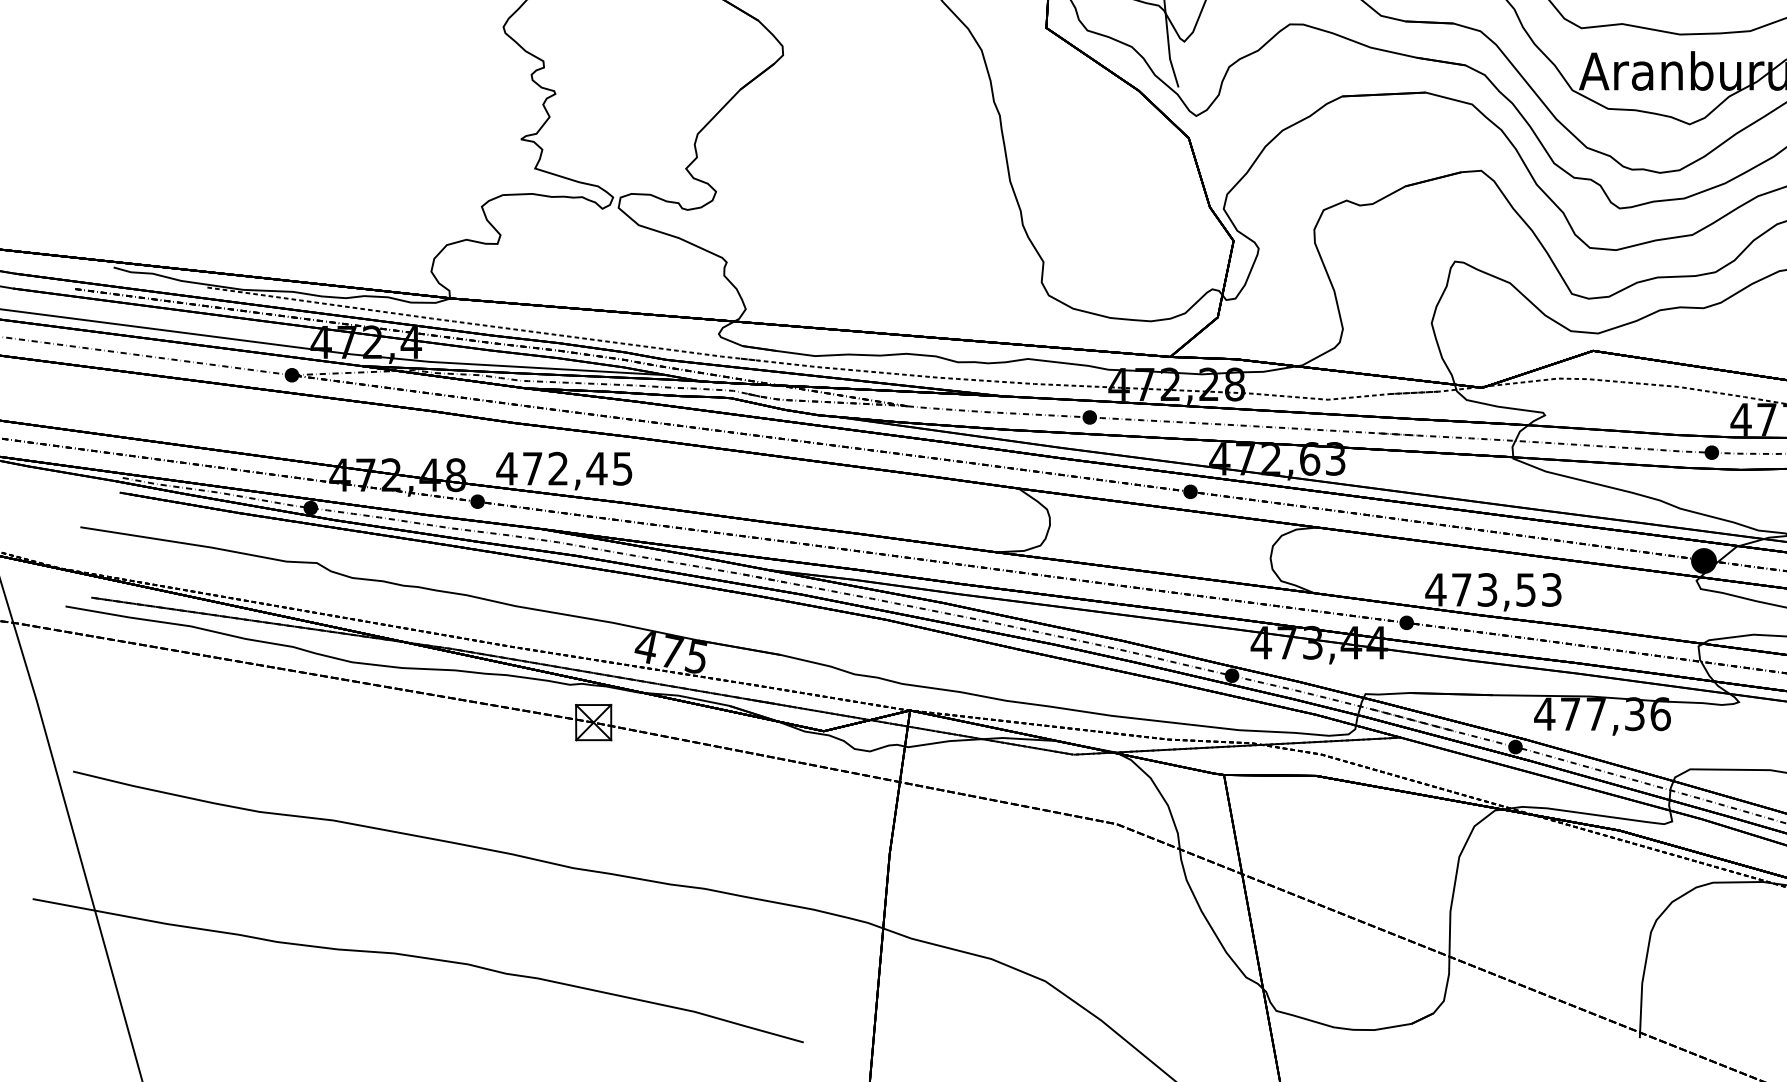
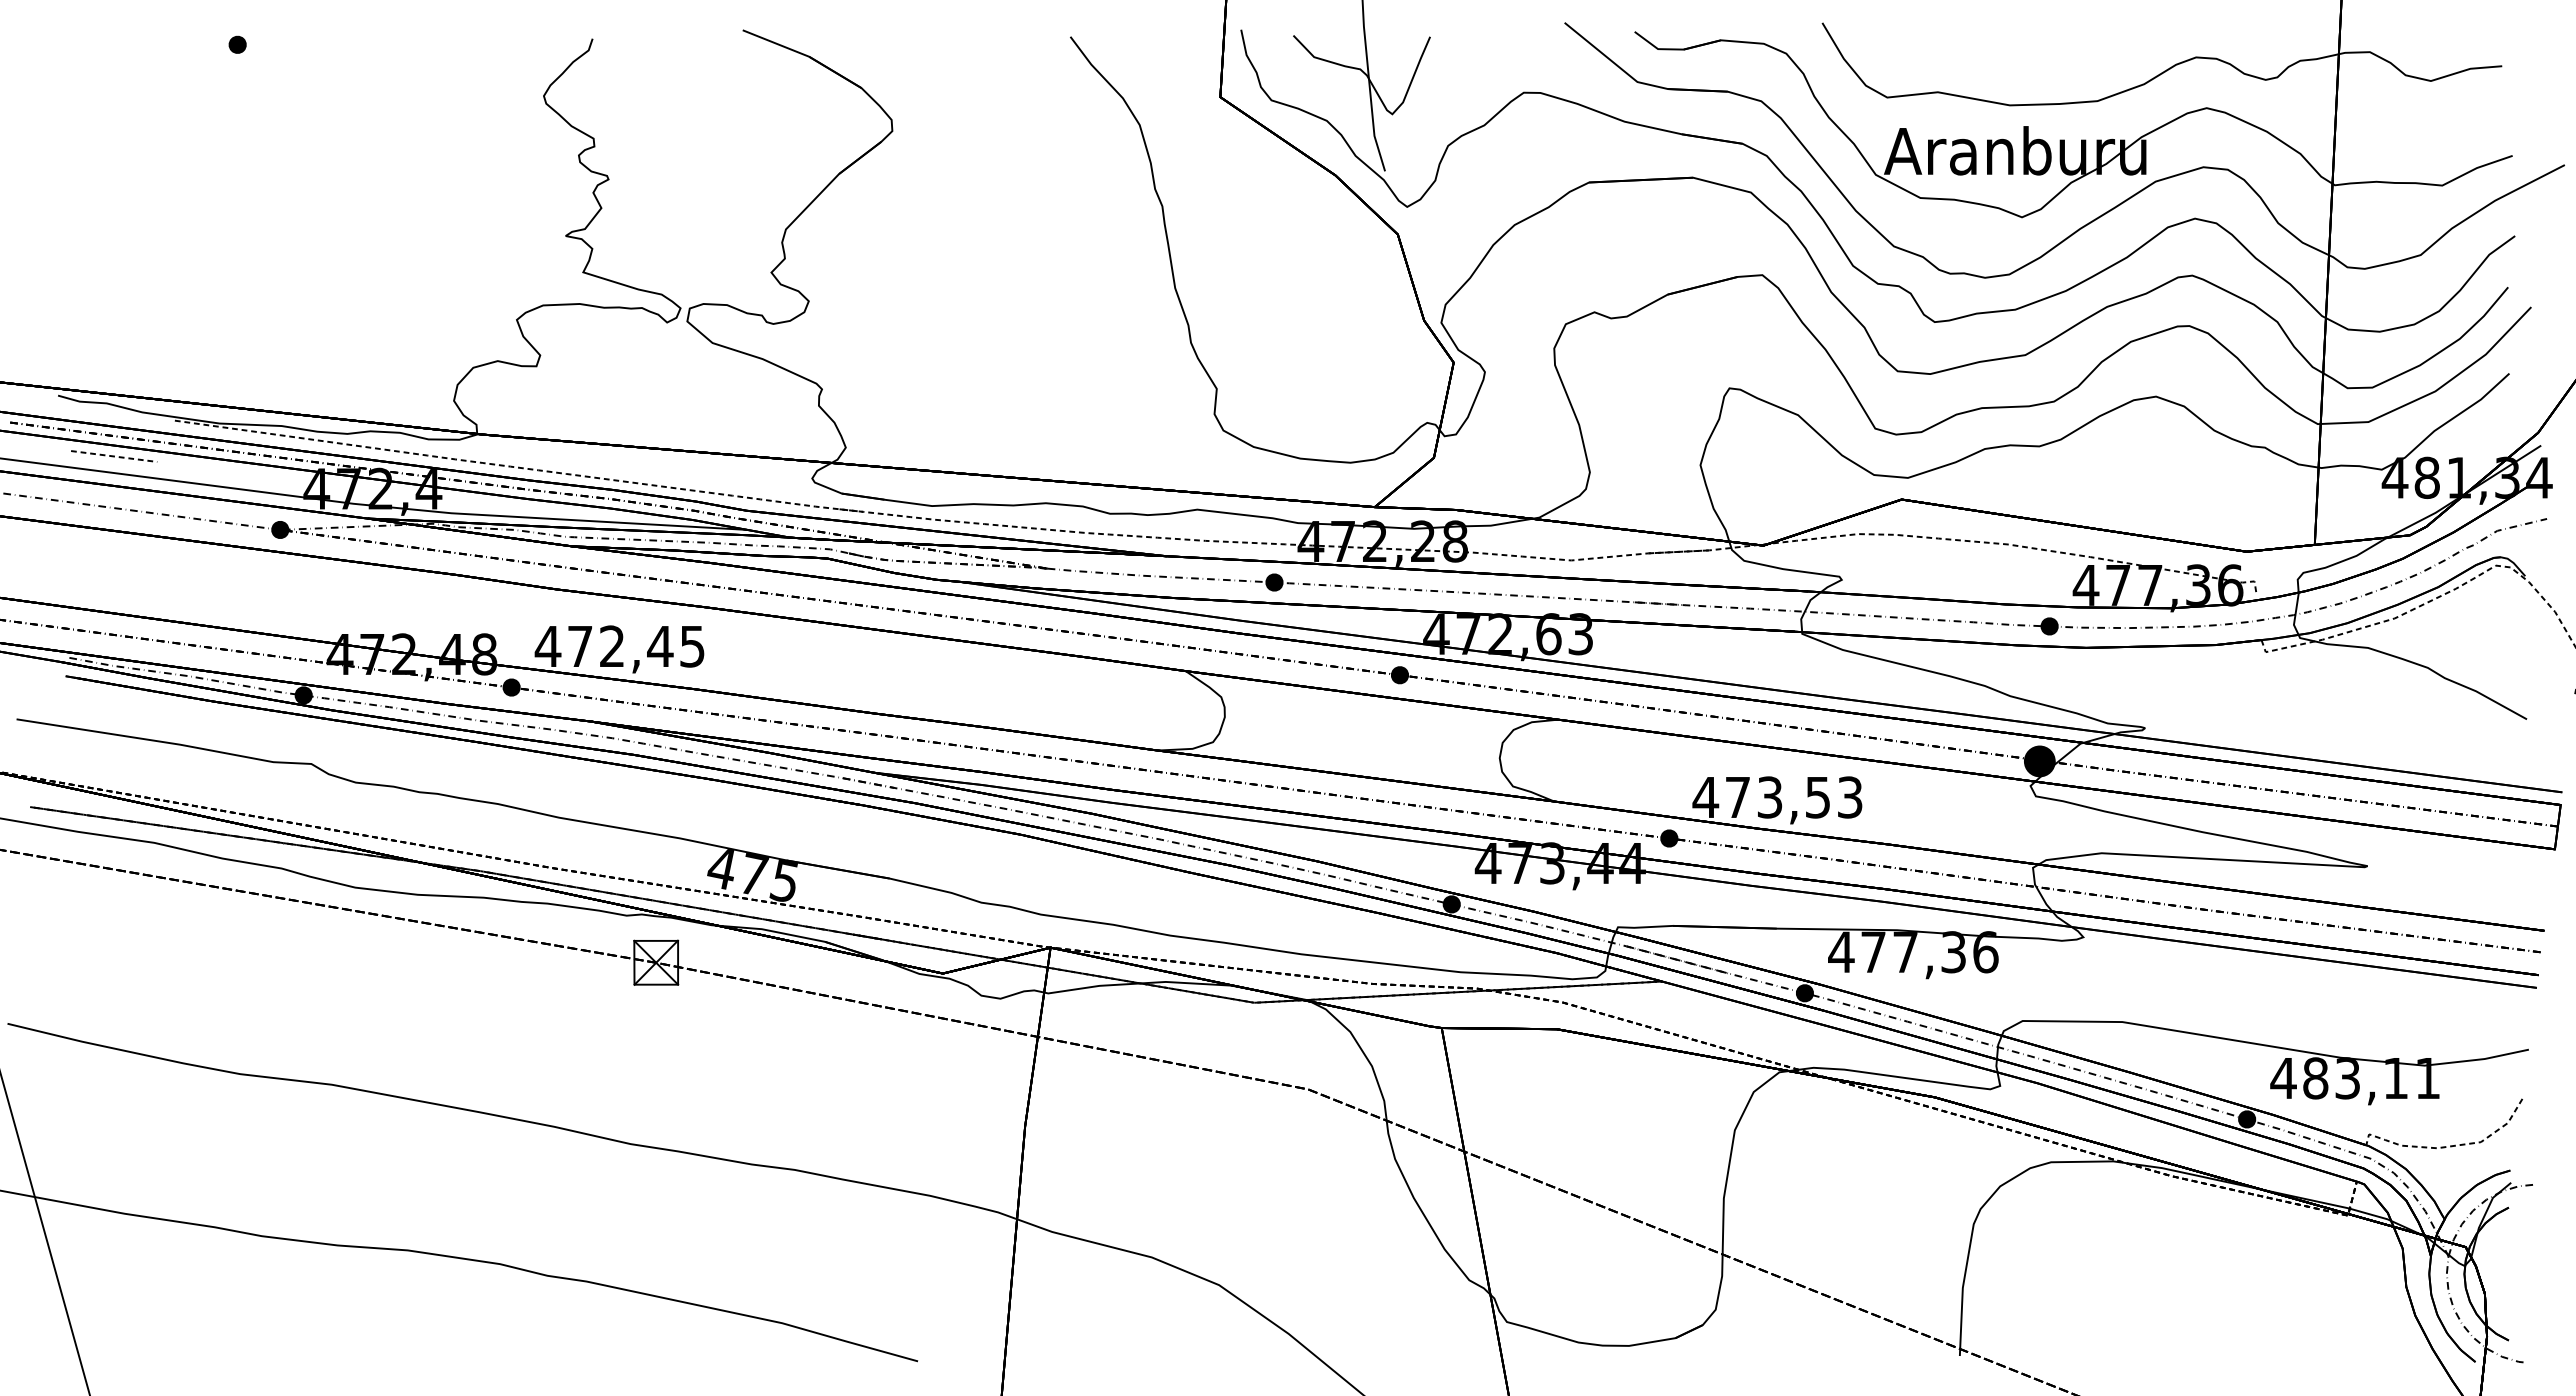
line: (158, 316) -> (114, 456), added

